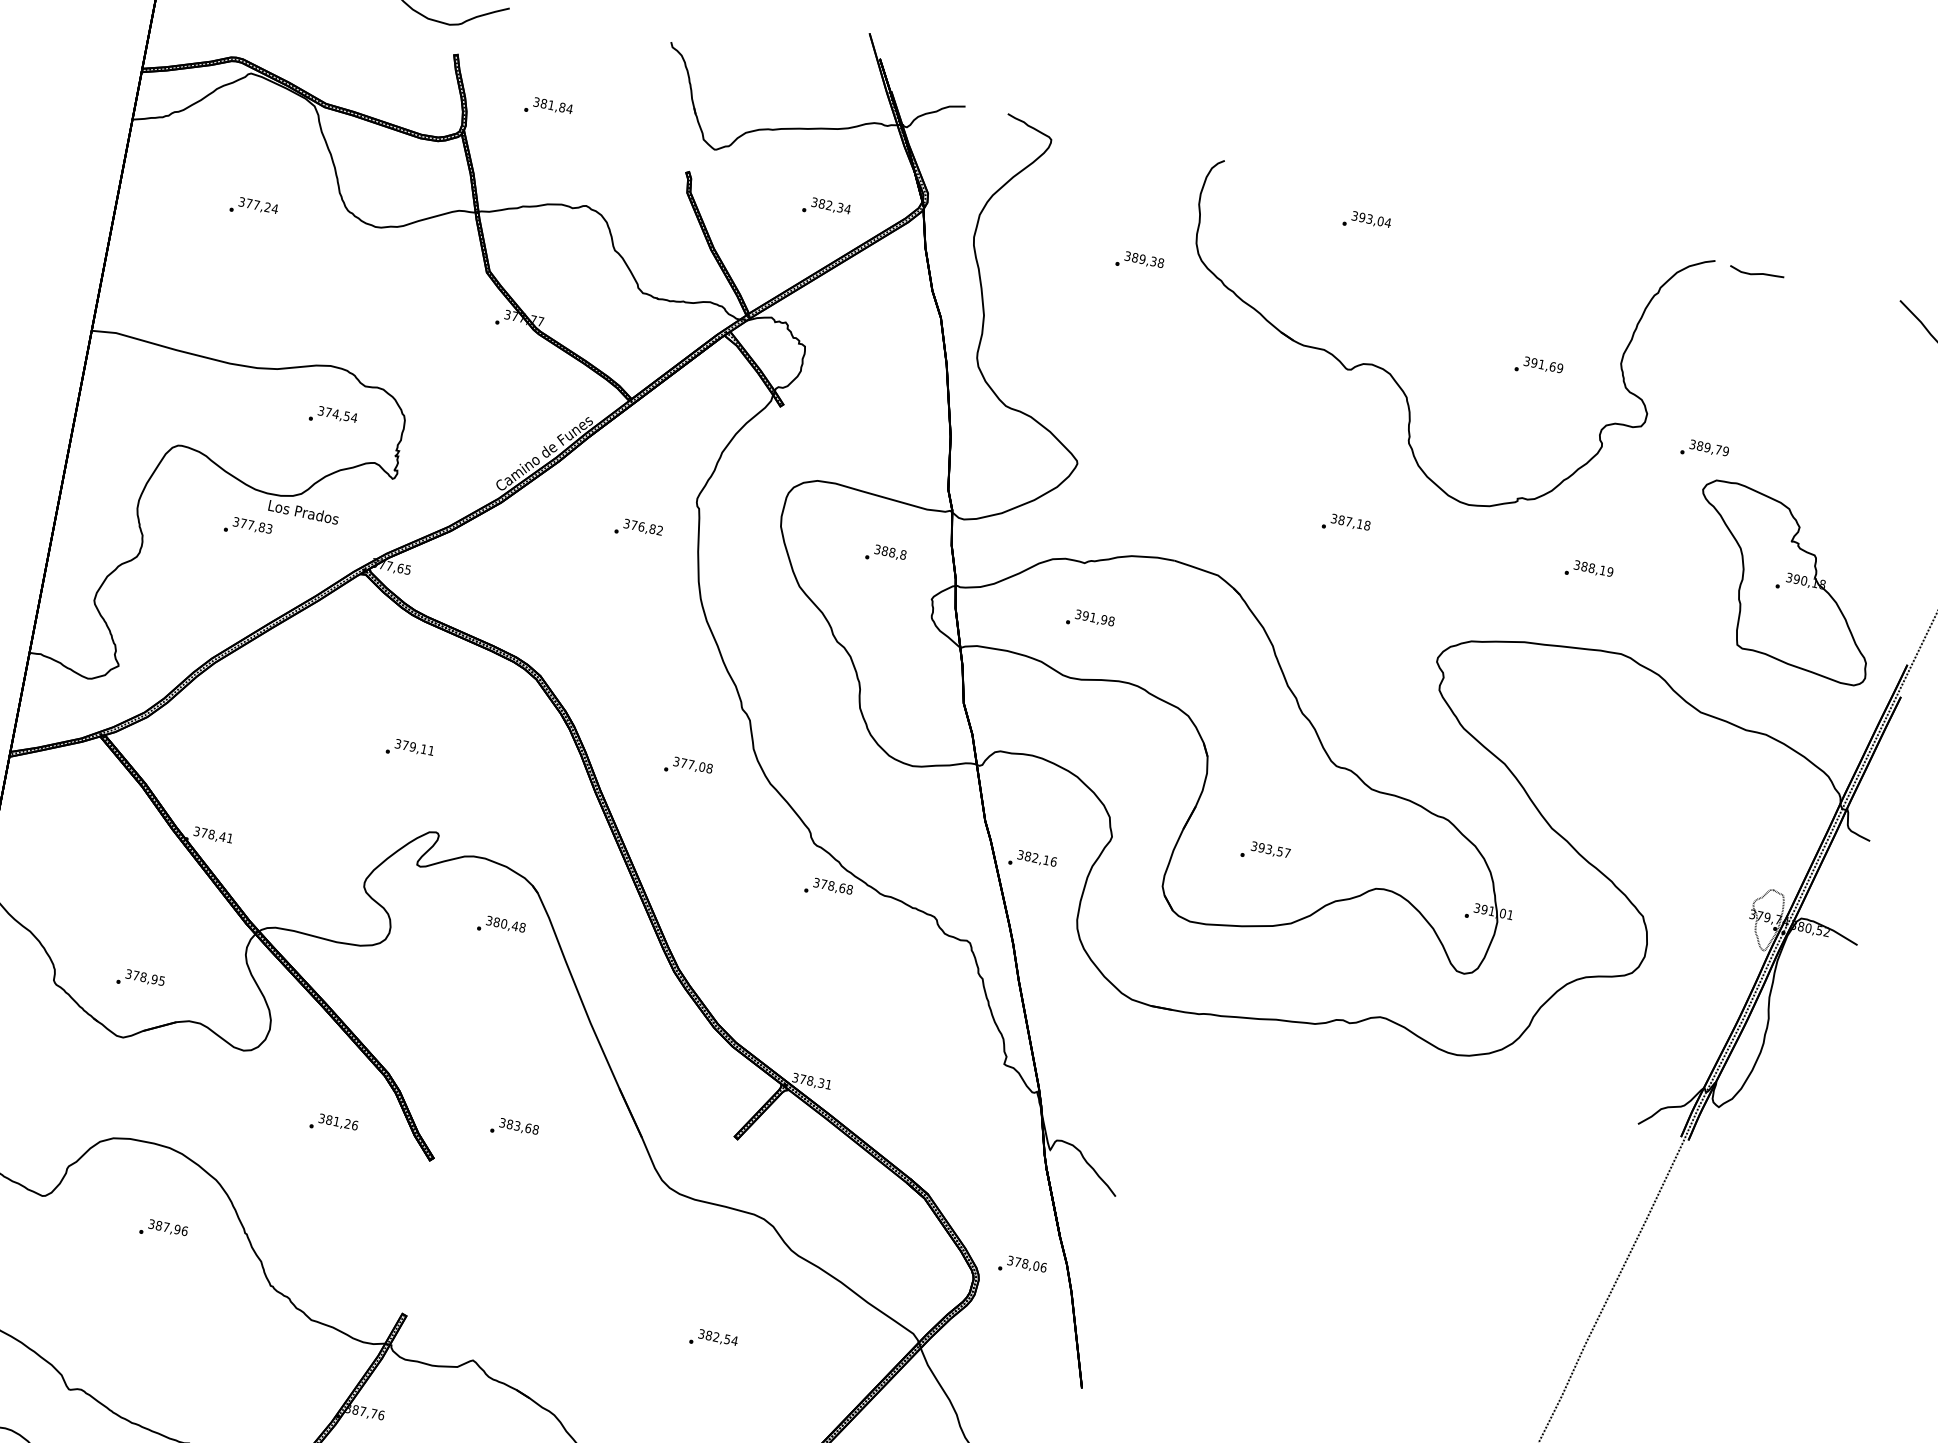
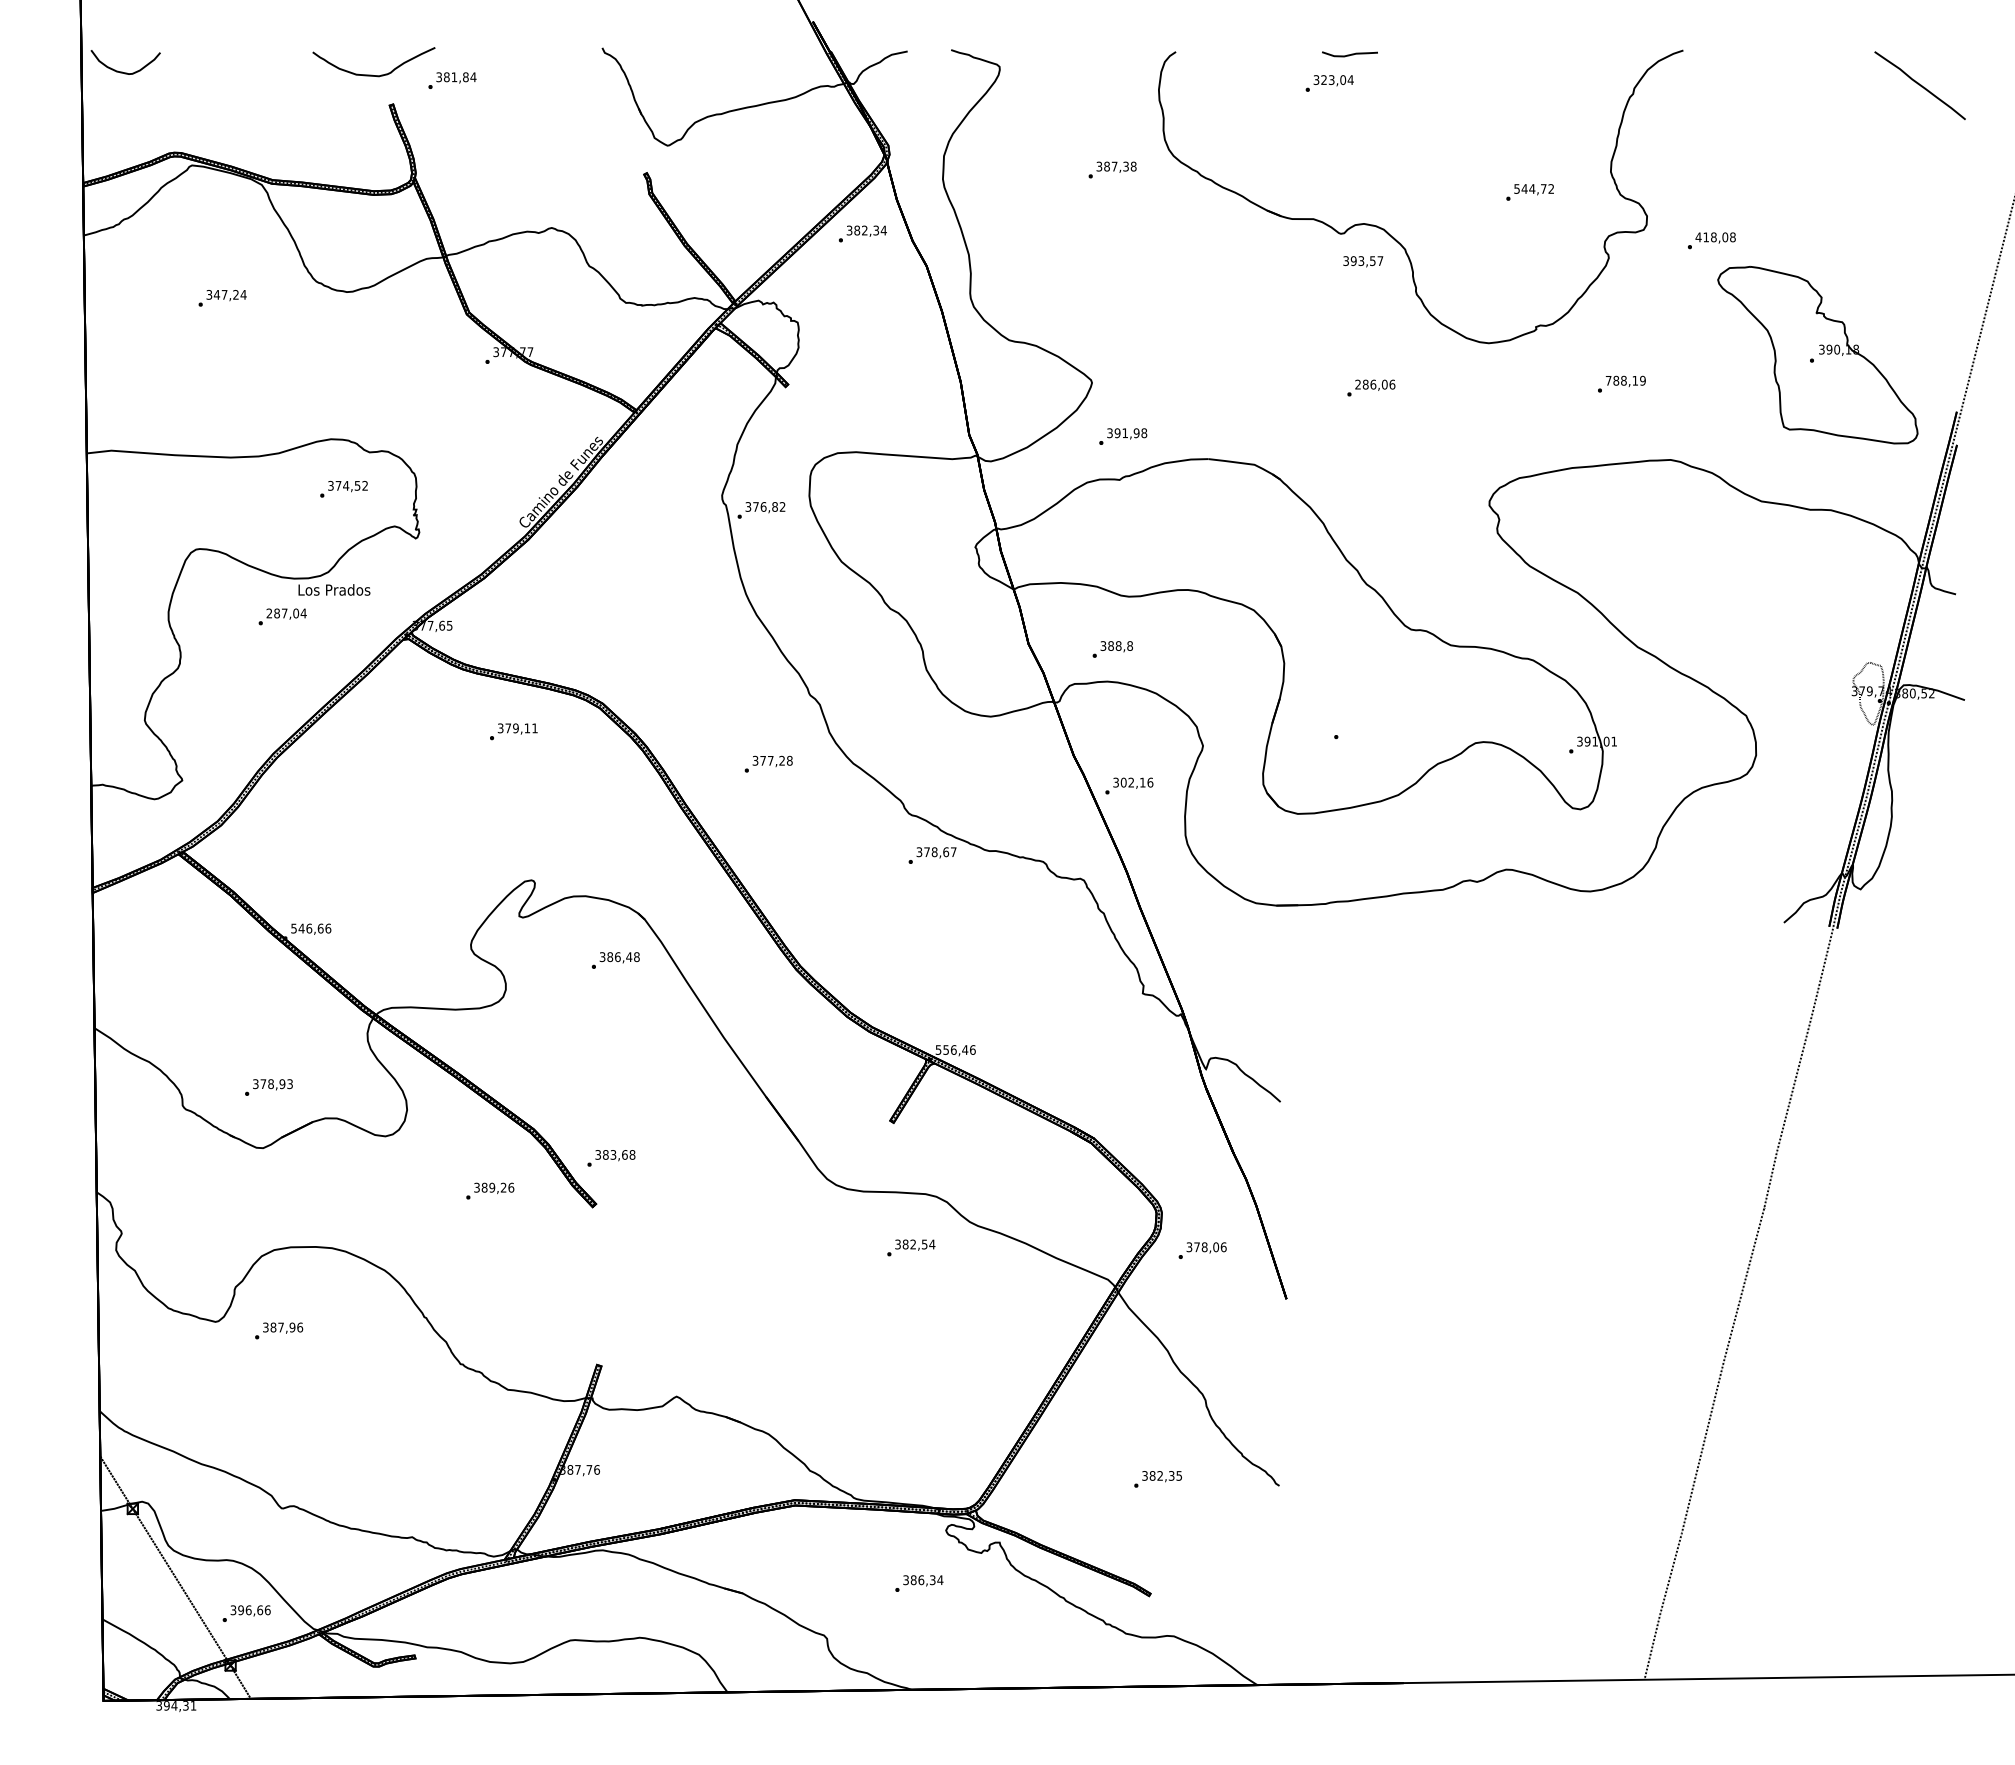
text: (548, 108) -> (452, 80), moved
text: (248, 203) -> (216, 294), 377,24 -> 347,24
text: (826, 207) -> (862, 233), moved
text: (1361, 217) -> (1323, 80), 393,04 -> 323,04
text: (1142, 259) -> (1114, 166), 389,38 -> 387,38
curve: (1756, 273) -> (1349, 54), moved
text: (1543, 364) -> (1534, 188), 391,69 -> 544,72
text: (354, 417) -> (365, 485), 374,54 -> 374,52
text: (1709, 448) -> (1715, 237), 389,79 -> 418,08
text: (1351, 522) -> (1375, 384), 387,18 -> 286,06
text: (252, 525) -> (286, 613), 377,83 -> 287,04
text: (638, 529) -> (761, 510), moved
text: (885, 554) -> (1112, 649), moved
text: (1577, 564) -> (1608, 380), 388,19 -> 788,19
text: (1090, 620) -> (1123, 436), moved
text: (409, 749) -> (513, 731), moved
text: (702, 766) -> (782, 760), 377,08 -> 377,28
text: (213, 834) -> (311, 928), 378,41 -> 546,66
text: (1271, 850) -> (1363, 261), moved
text: (1027, 856) -> (1123, 782), 382,16 -> 302,16
text: (849, 889) -> (953, 852), 378,68 -> 378,67
text: (503, 923) -> (617, 956), 380,48 -> 386,48
text: (161, 980) -> (289, 1083), 378,95 -> 378,93
text: (812, 1080) -> (955, 1049), 378,31 -> 556,46
text: (336, 1121) -> (492, 1187), 381,26 -> 389,26
text: (514, 1129) -> (611, 1158), moved
text: (164, 1229) -> (279, 1330), moved
text: (1022, 1266) -> (1202, 1250), moved
text: (714, 1339) -> (911, 1247), moved

